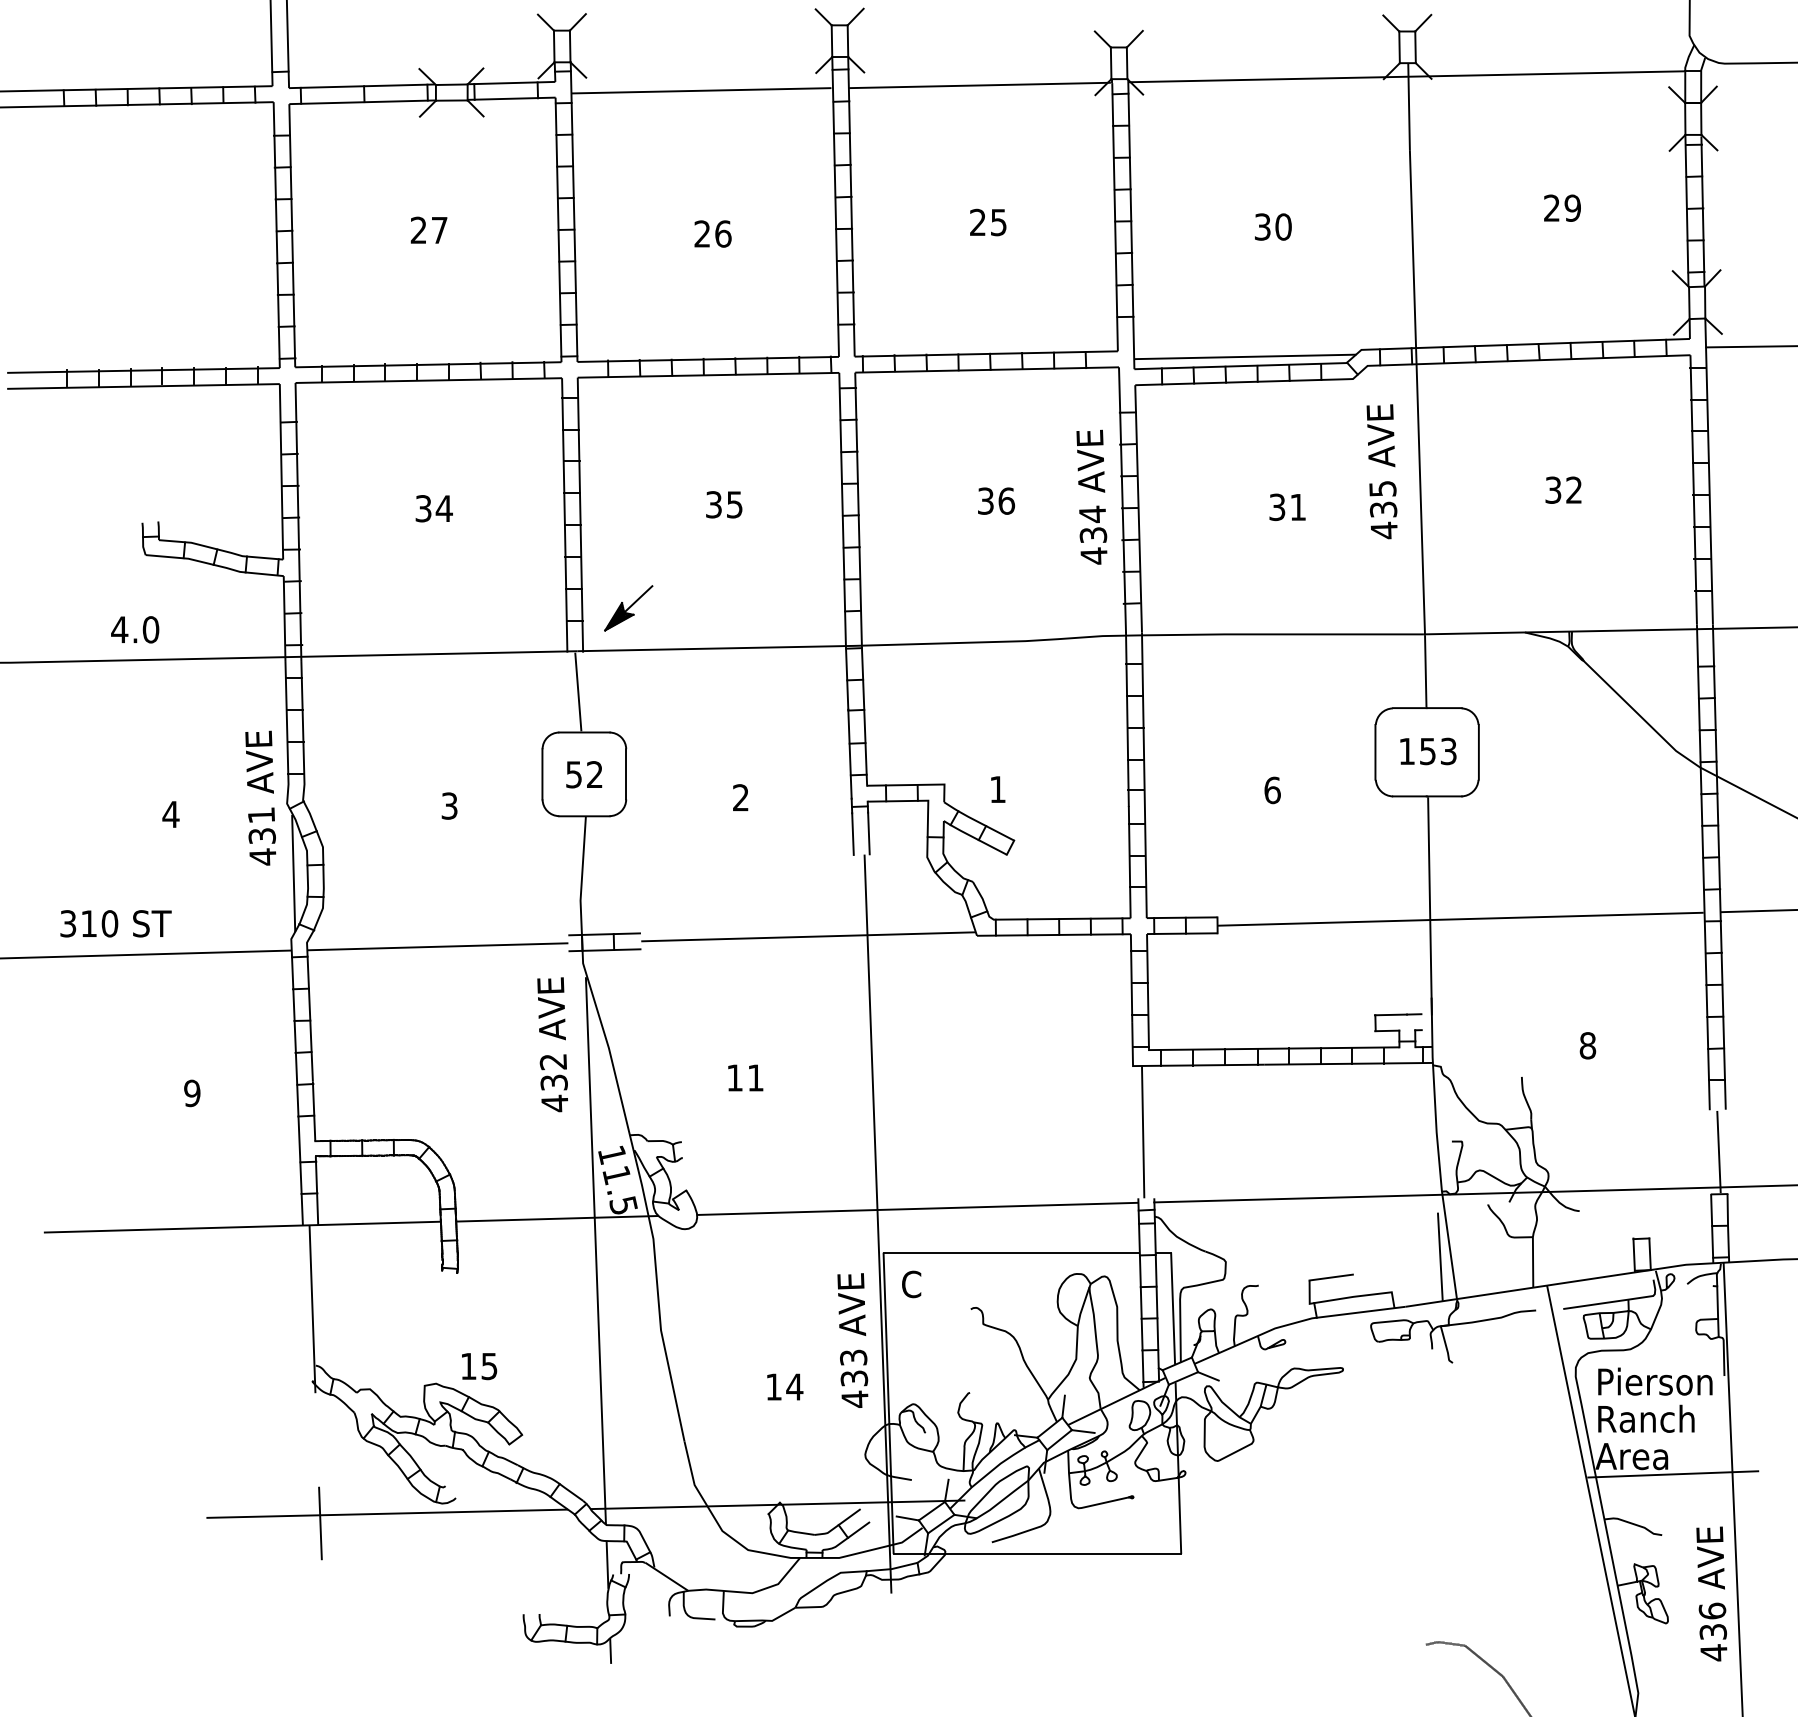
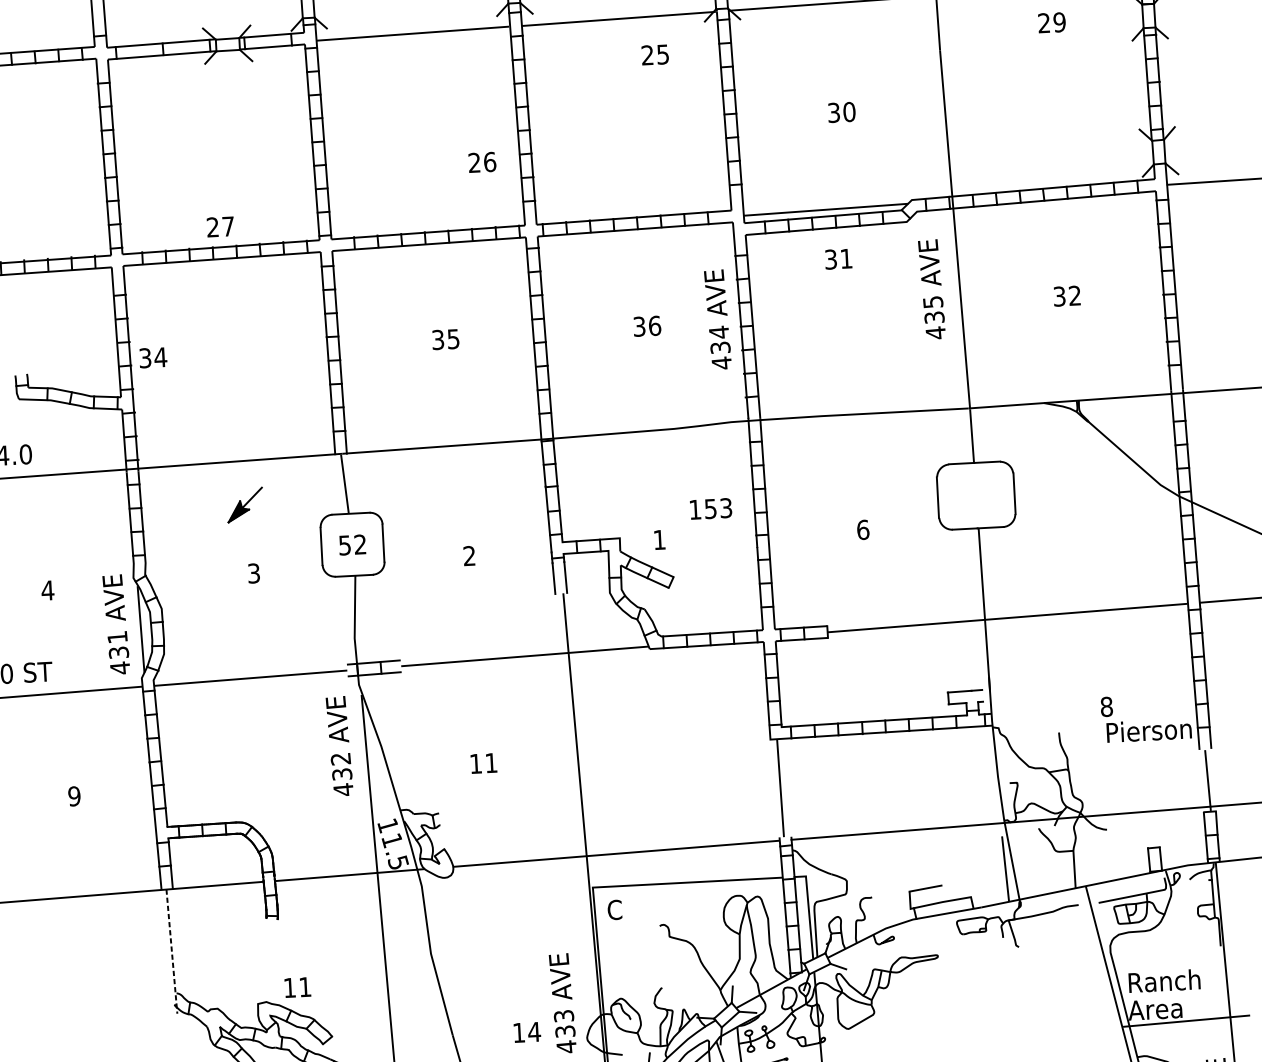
text: (1562, 207) -> (1051, 22), moved
text: (988, 222) -> (655, 54), moved
text: (428, 229) -> (220, 226), moved
text: (712, 233) -> (481, 162), moved
text: (1287, 506) -> (838, 258), moved
text: (433, 508) -> (152, 357), moved
part: (628, 608) -> (245, 505), moved
text: (1428, 751) -> (711, 508), moved
text: (260, 797) -> (116, 624), moved
line: (312, 1309) -> (171, 951), solid -> dashed
text: (852, 1340) -> (562, 1003), moved
text: (489, 1366) -> (305, 987), 15 -> 11
text: (1655, 1381) -> (1149, 730), moved
text: (785, 1386) -> (527, 1032), moved

